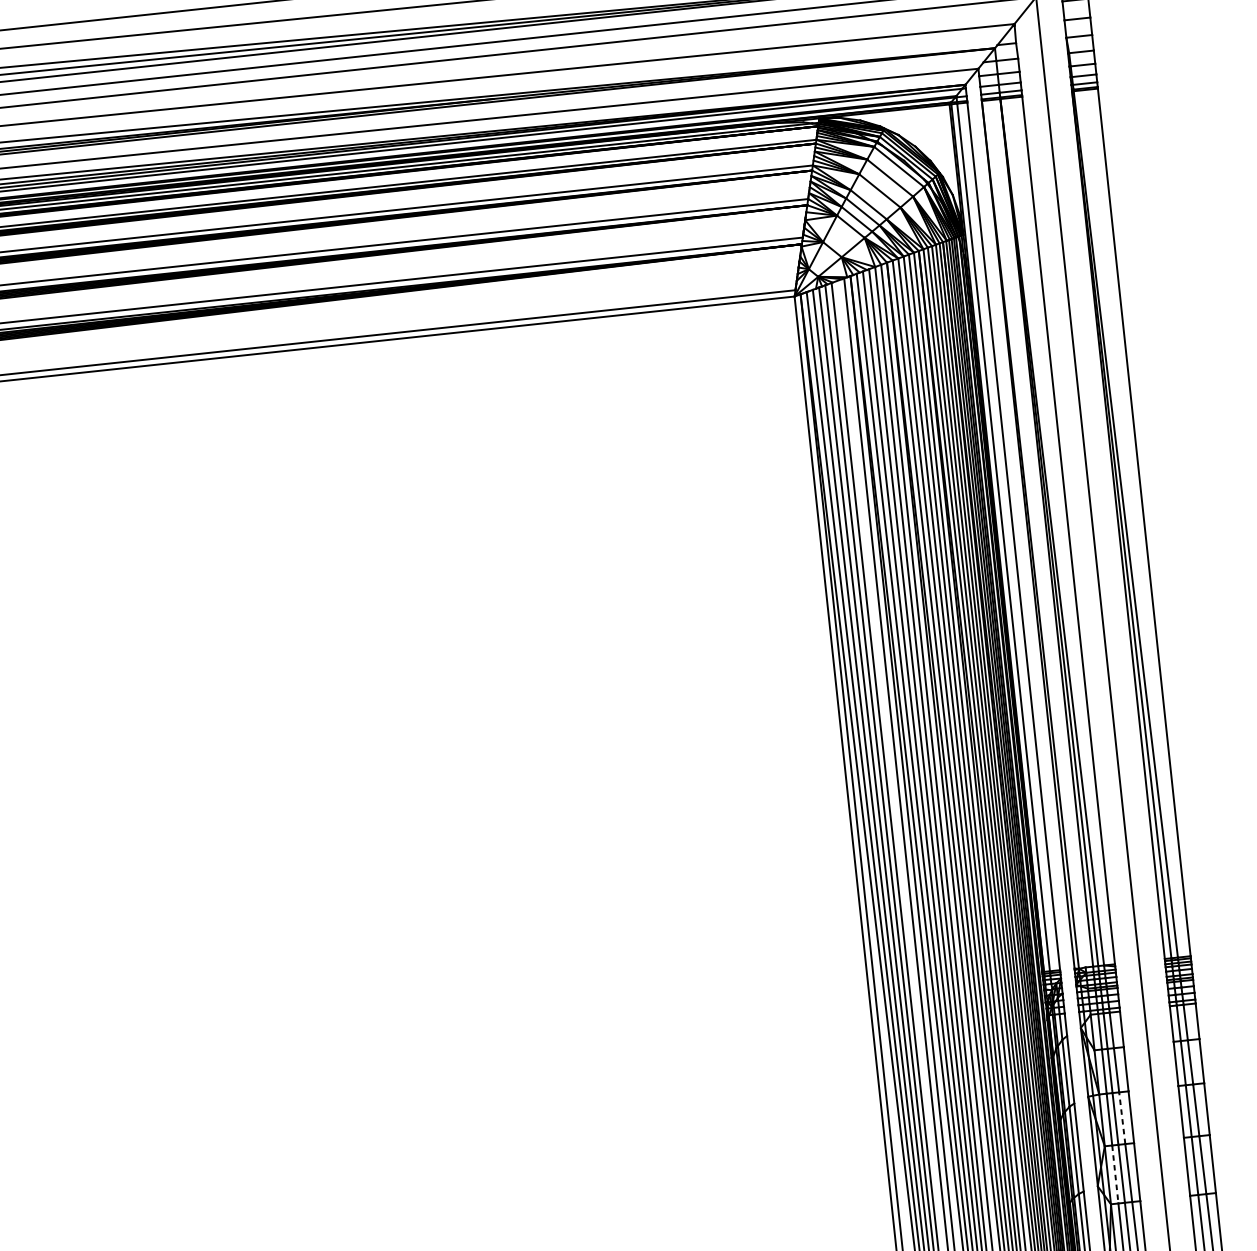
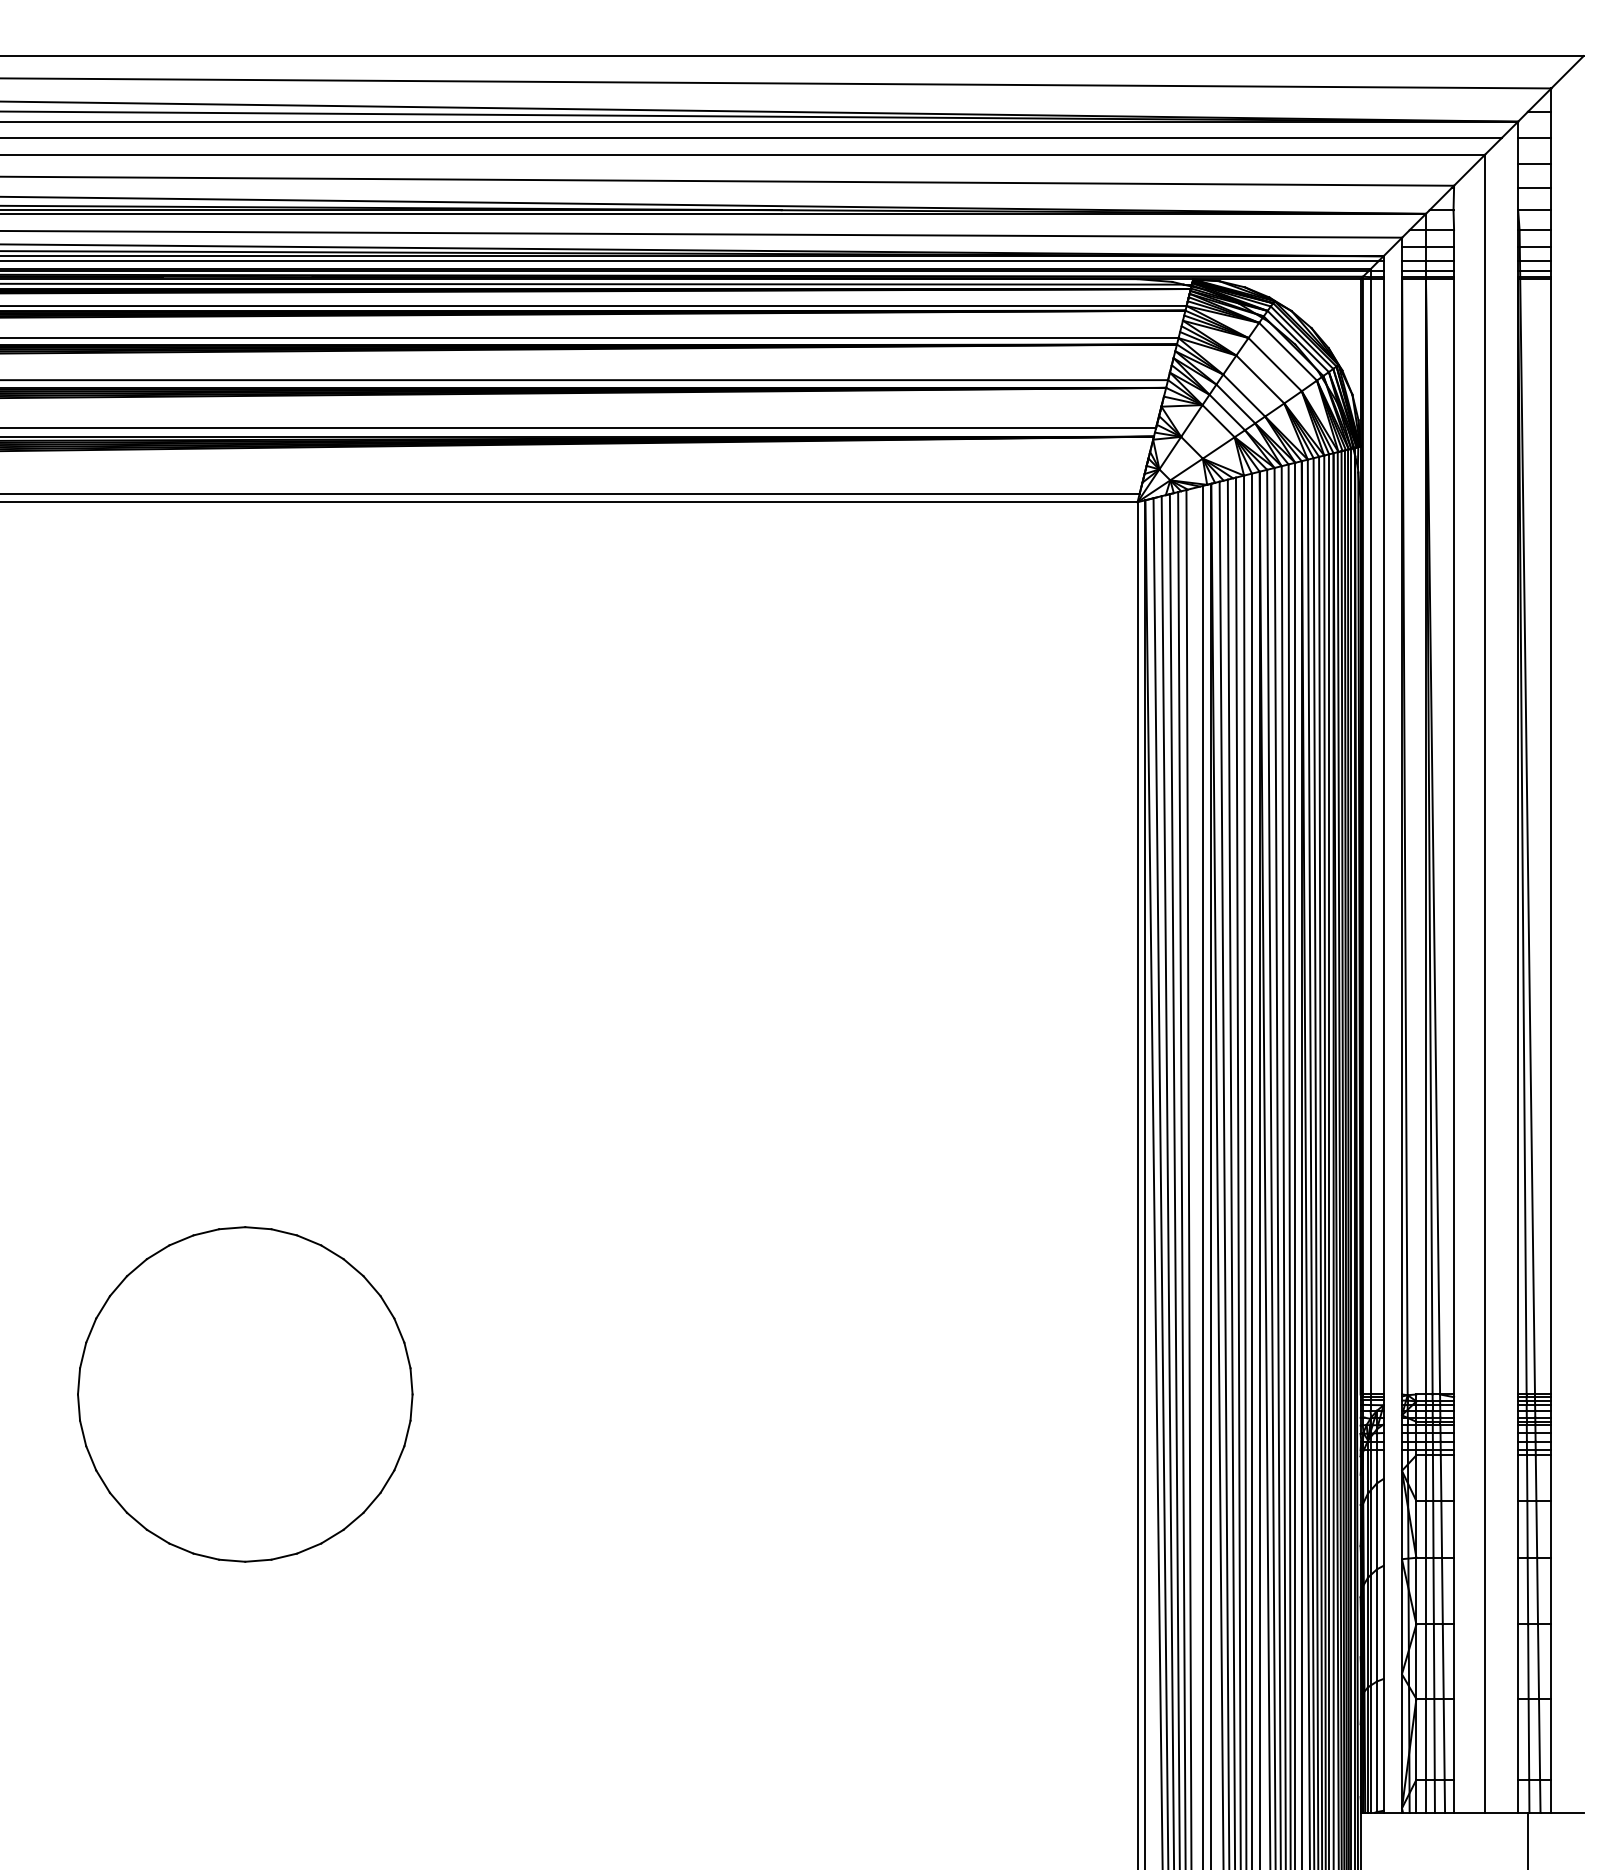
part: (174, 1064) -> (245, 1394), added
line: (1122, 1117) -> (1442, 1590), dashed -> solid
line: (1115, 1175) -> (1425, 1662), dashed -> solid

